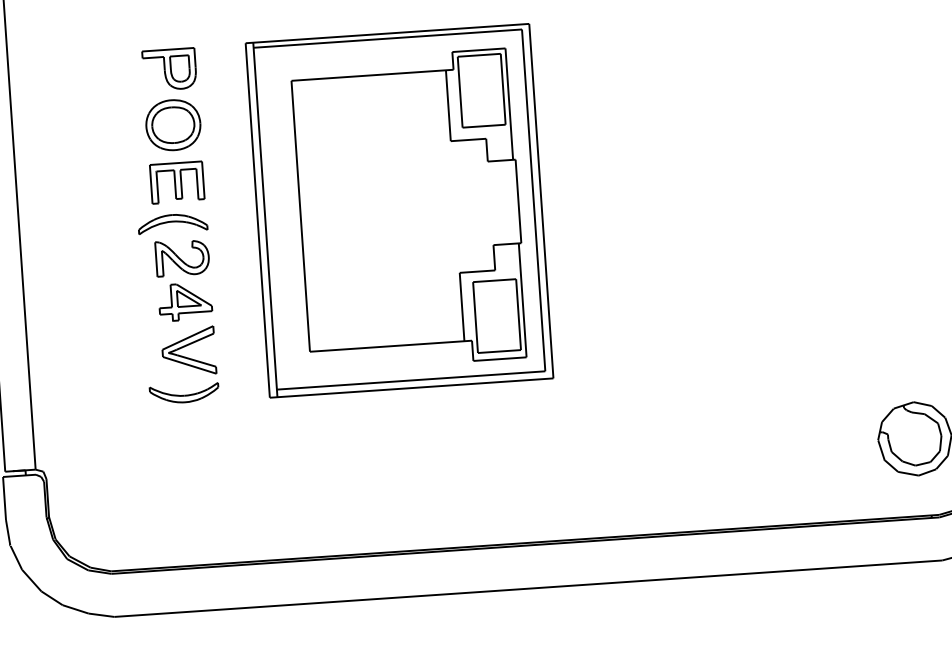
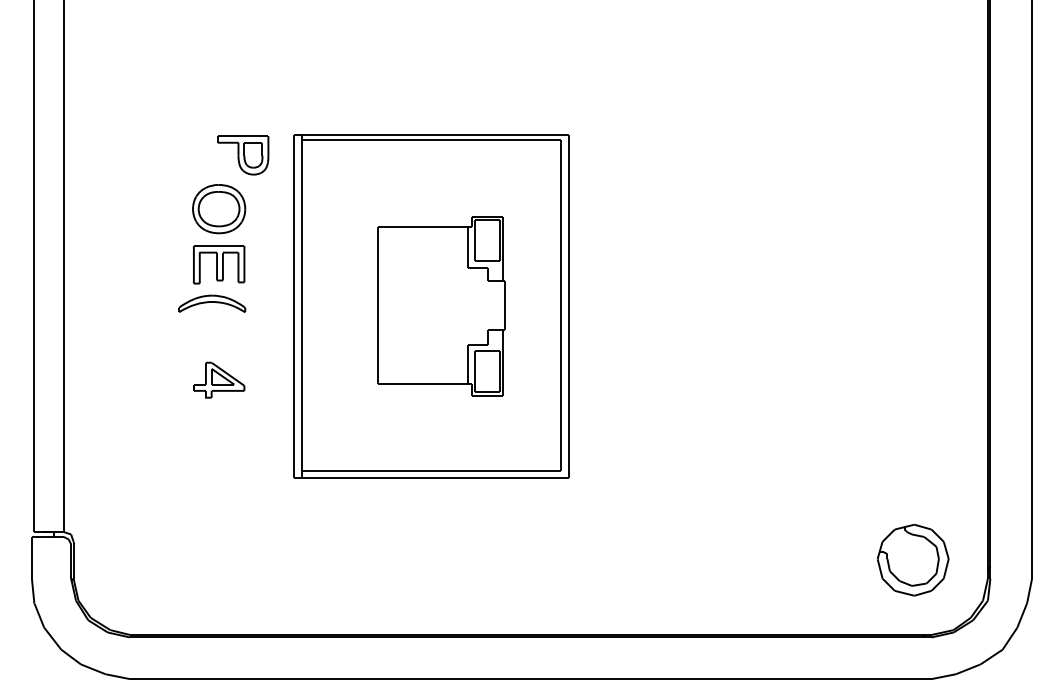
part: (169, 69) -> (243, 155), moved
part: (409, 210) -> (441, 306), size x0.6
part: (182, 256) -> (219, 336), removed
part: (182, 364) -> (212, 440), removed

